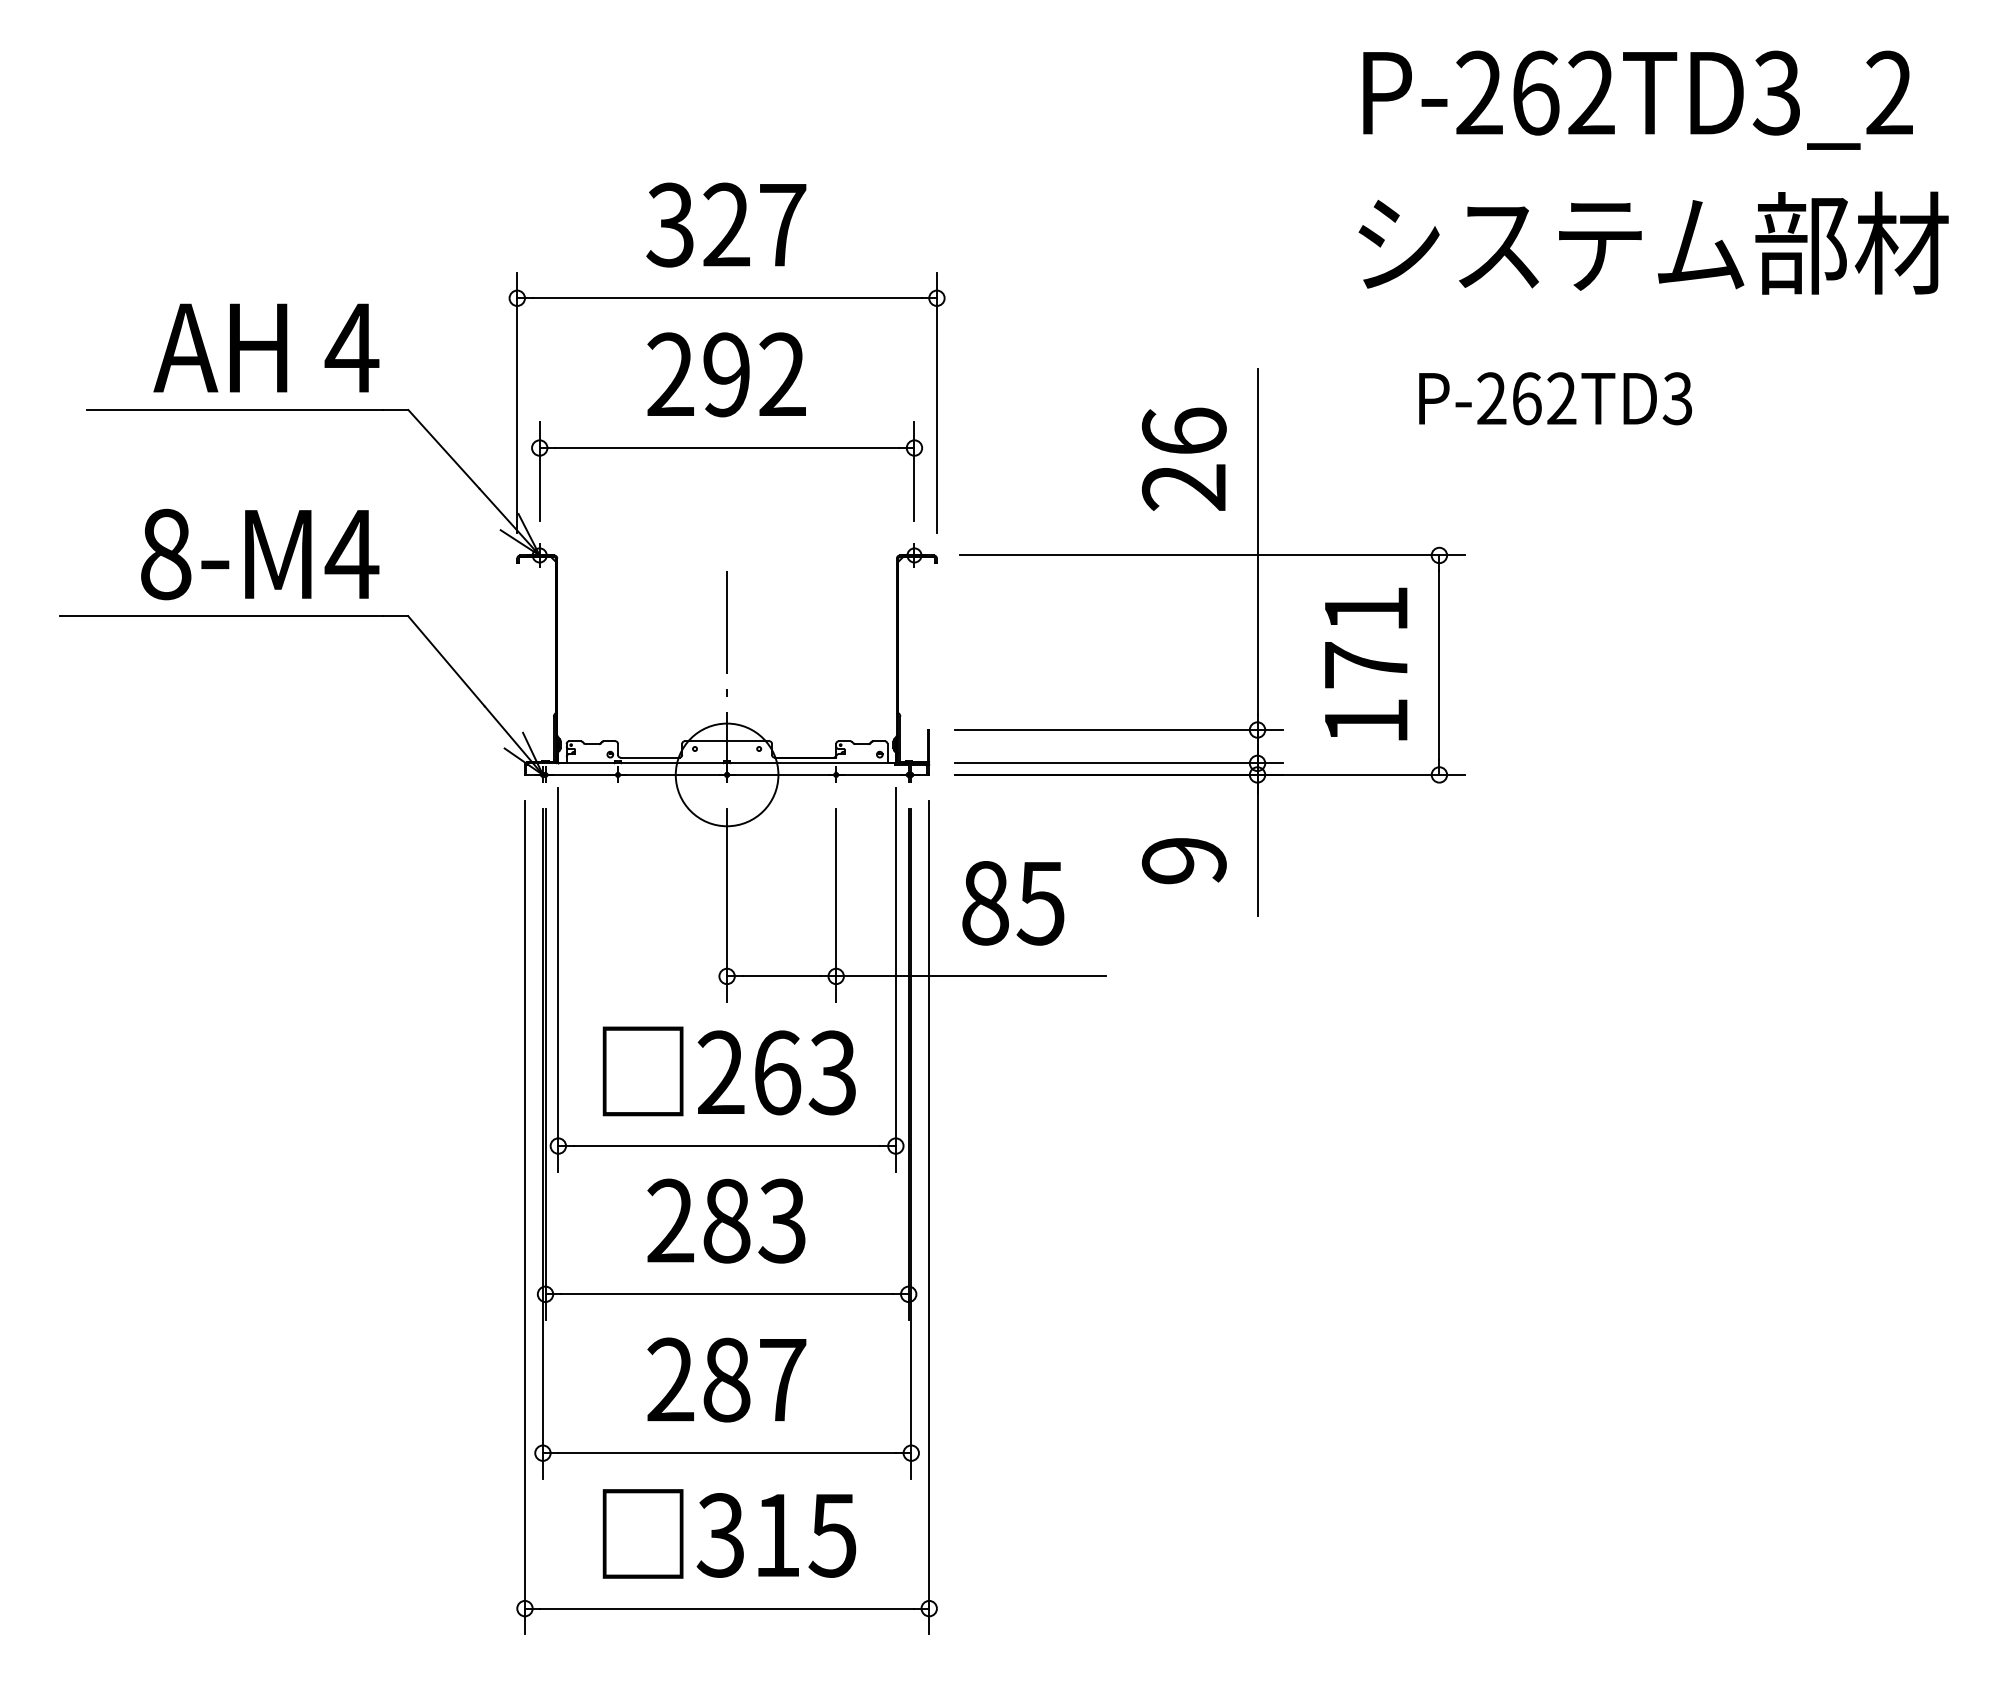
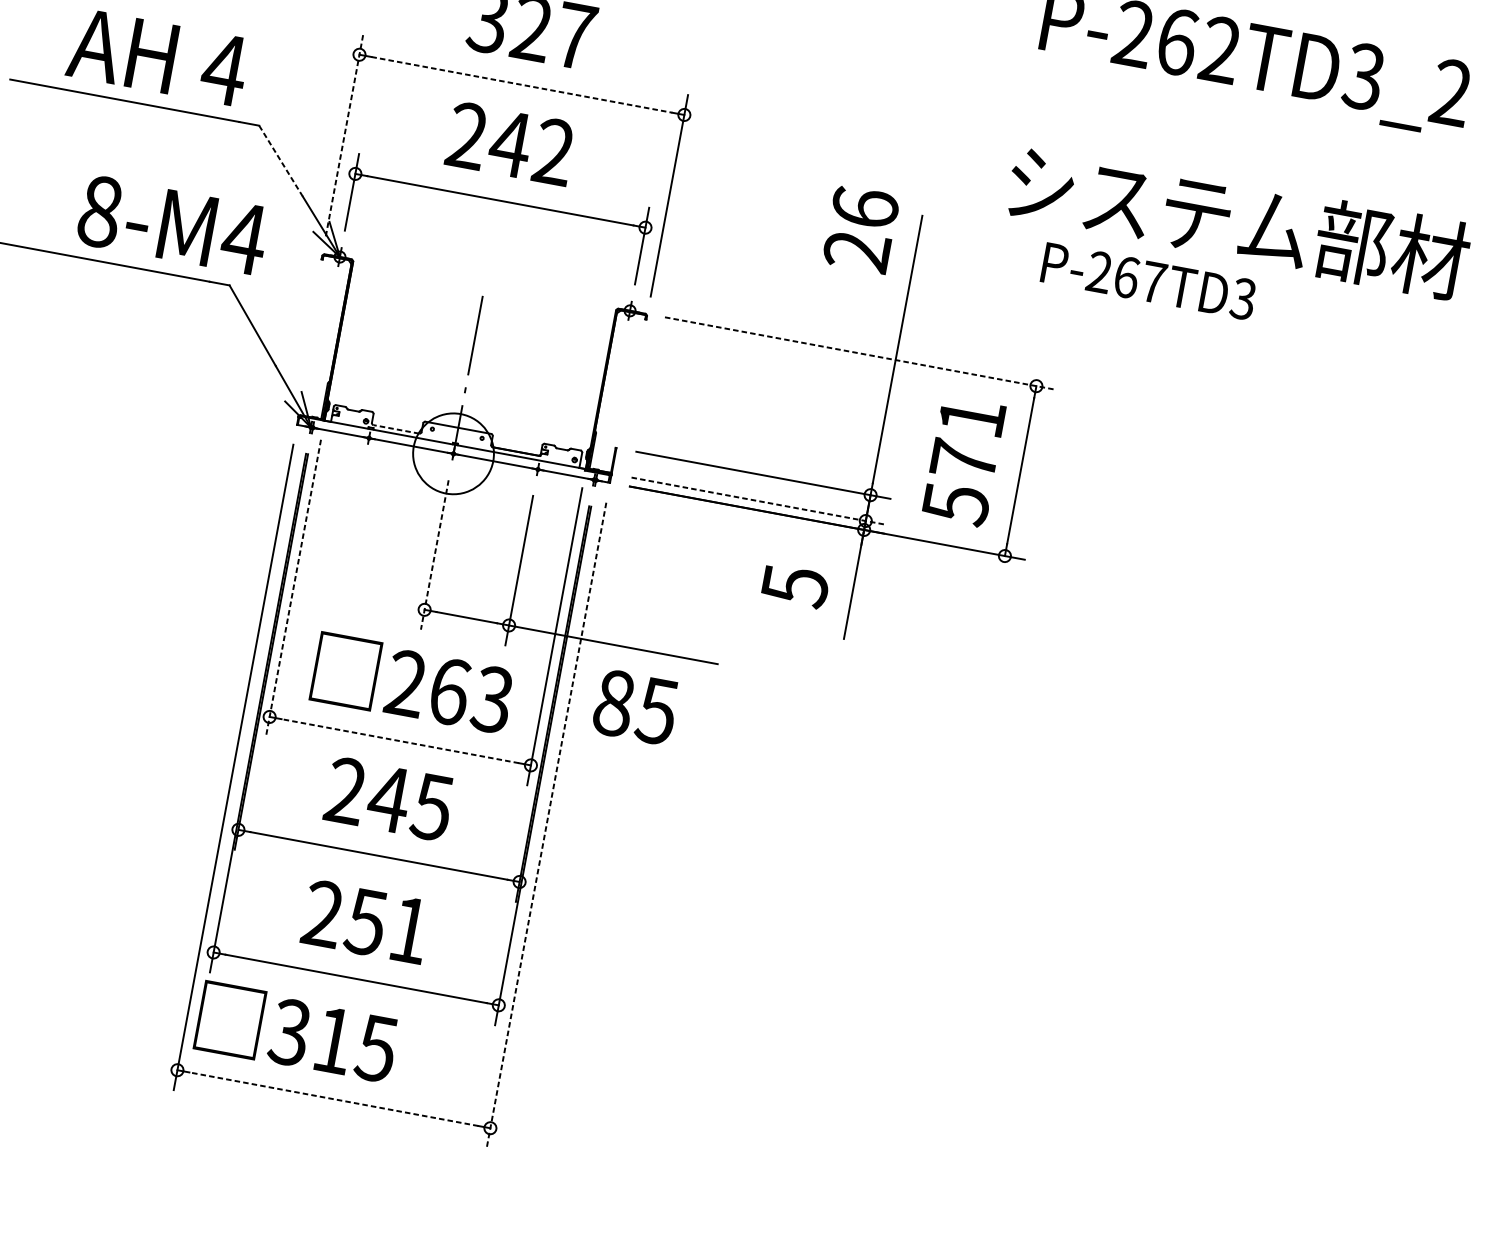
text: (1653, 242) -> (1238, 221), moved
line: (727, 298) -> (522, 85), solid -> dashed
text: (726, 374) -> (510, 143), 292 -> 242
text: (1561, 398) -> (1153, 282), P-262TD3 -> P-267TD3
line: (517, 402) -> (344, 135), solid -> dashed
line: (443, 449) -> (280, 161), solid -> dashed
text: (1183, 458) -> (860, 228), moved
text: (260, 554) -> (173, 225), moved
line: (1212, 555) -> (860, 353), solid -> dashed
text: (1366, 722) -> (956, 505), 171 -> 571
line: (650, 757) -> (396, 429), solid -> dashed
line: (1119, 763) -> (758, 501), solid -> dashed
text: (1183, 861) -> (794, 586), 9 -> 5
text: (1013, 903) -> (635, 707), moved
line: (727, 905) -> (435, 554), solid -> dashed
line: (558, 979) -> (293, 588), solid -> dashed
line: (726, 1146) -> (399, 741), solid -> dashed
line: (929, 1217) -> (546, 825), solid -> dashed
text: (753, 1220) -> (410, 802), 283 -> 245
text: (754, 1379) -> (388, 925), 287 -> 251
text: (729, 1533) -> (297, 1032), moved
line: (727, 1608) -> (334, 1099), solid -> dashed

